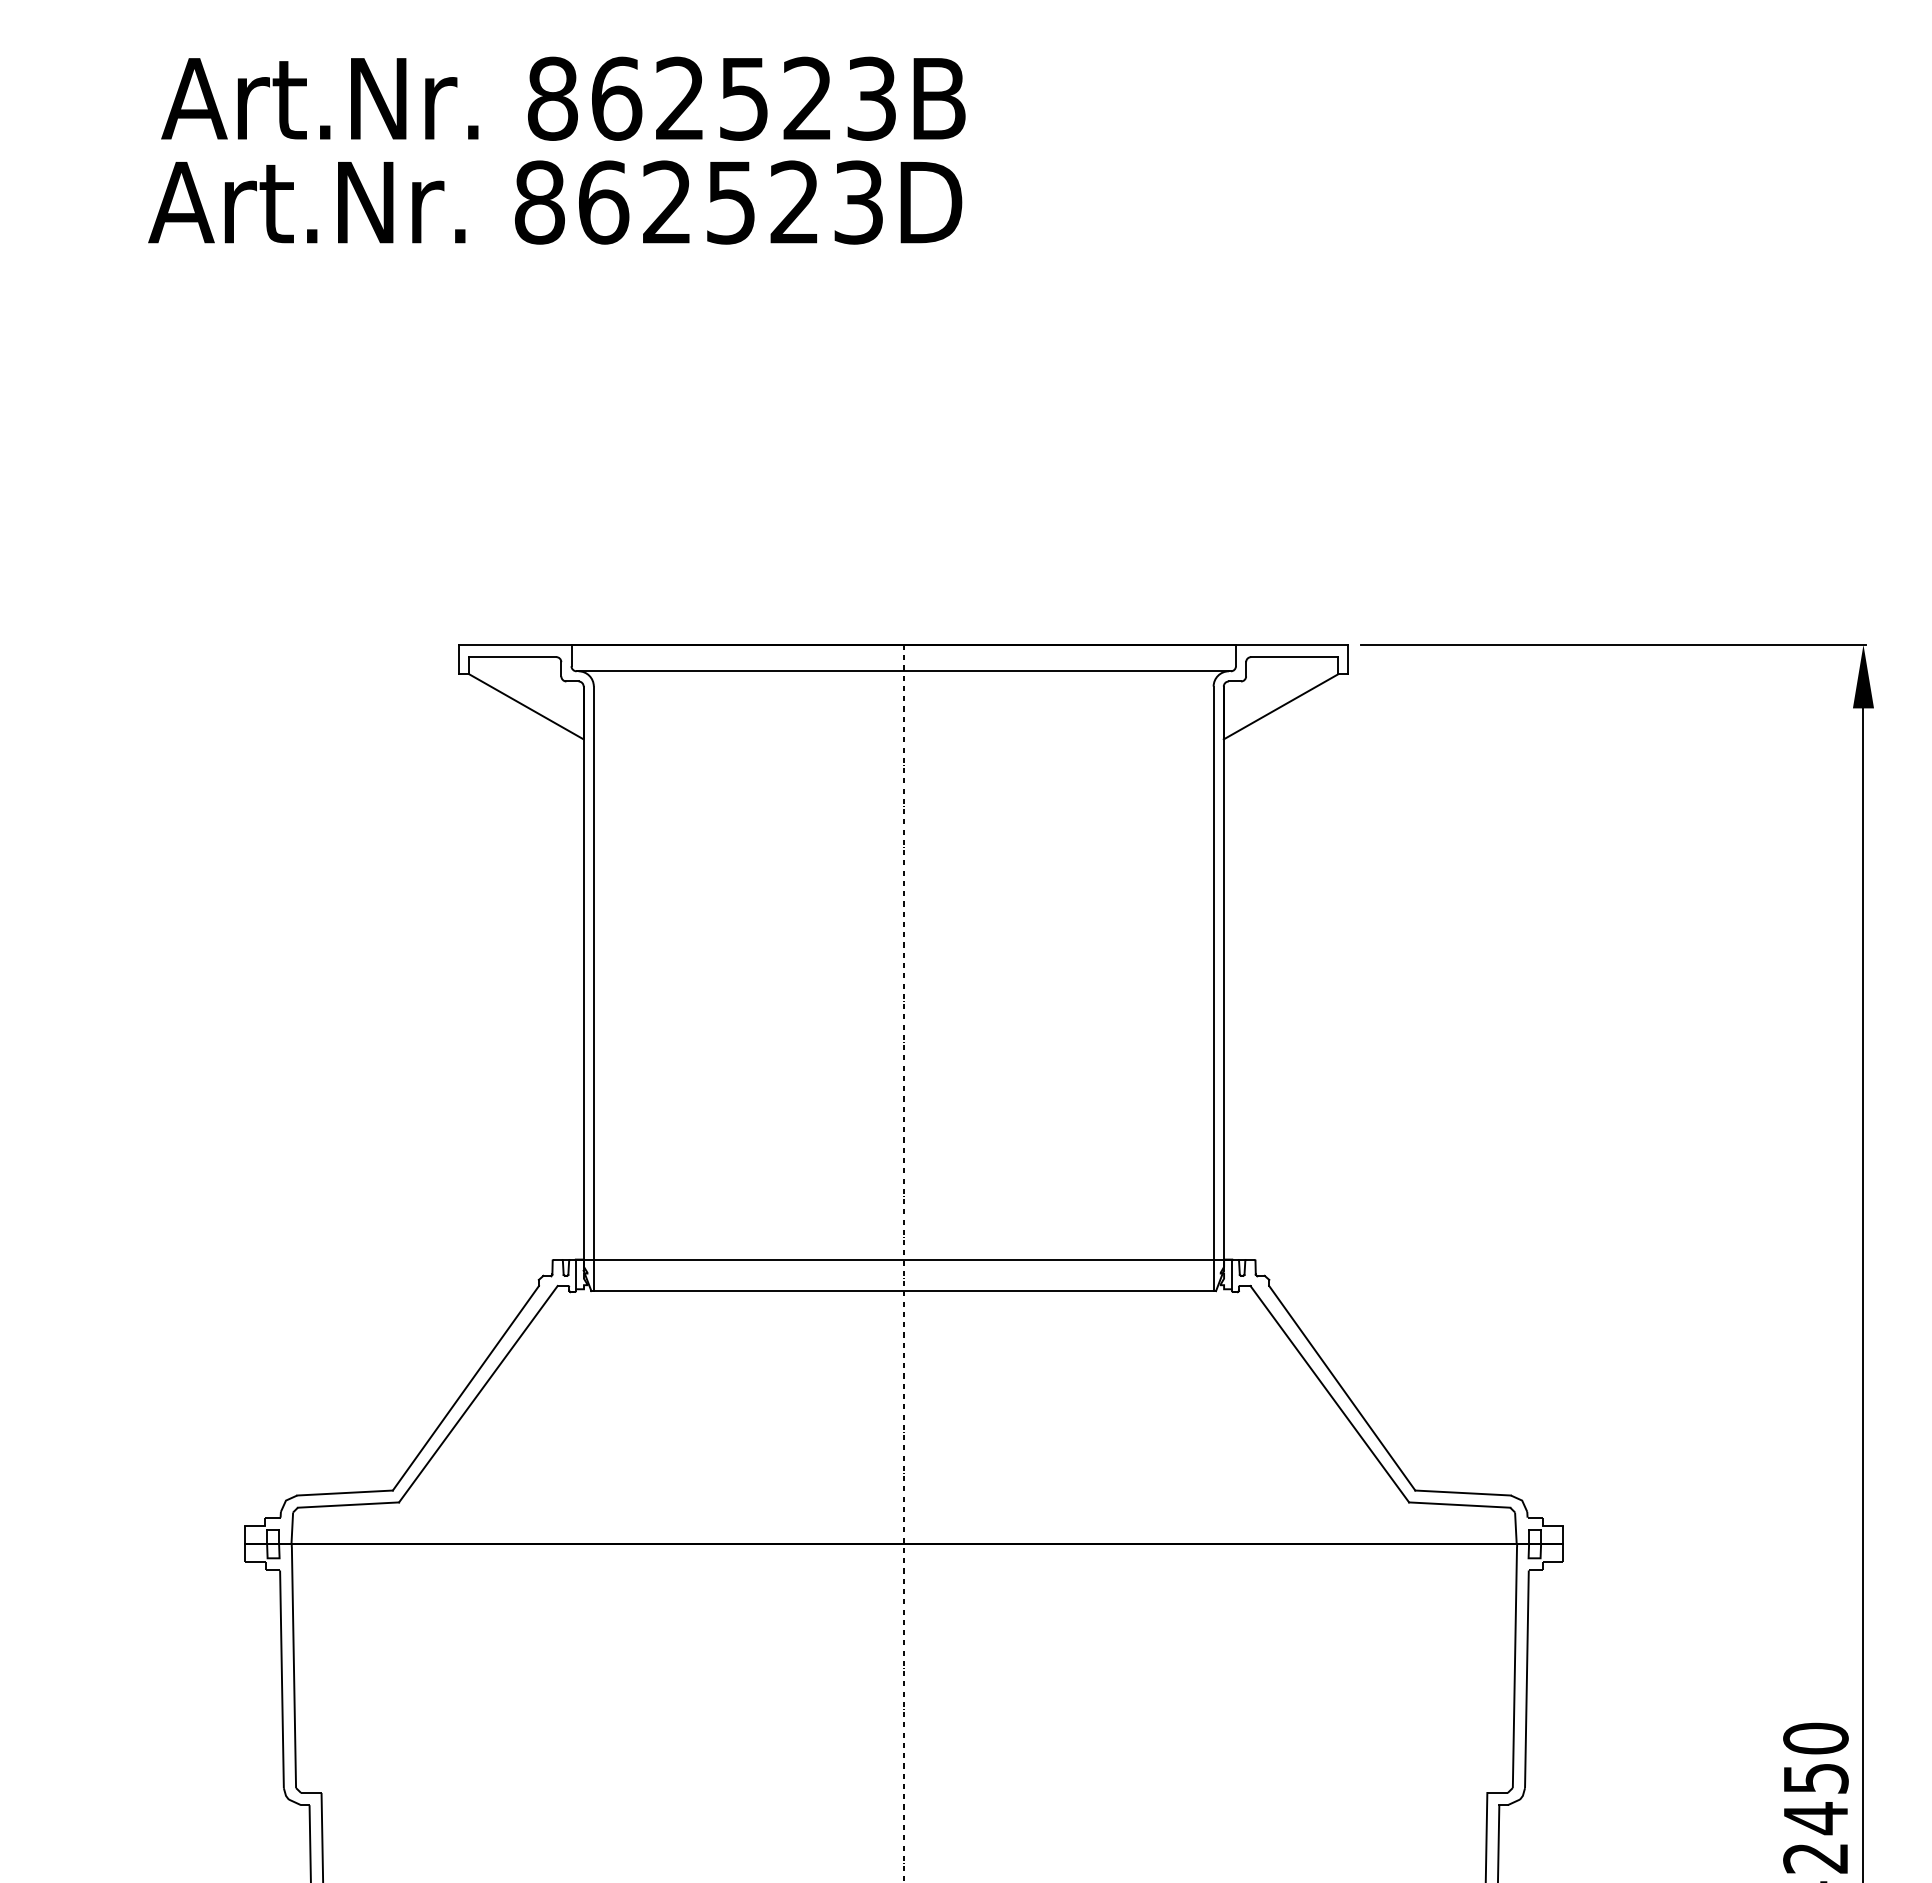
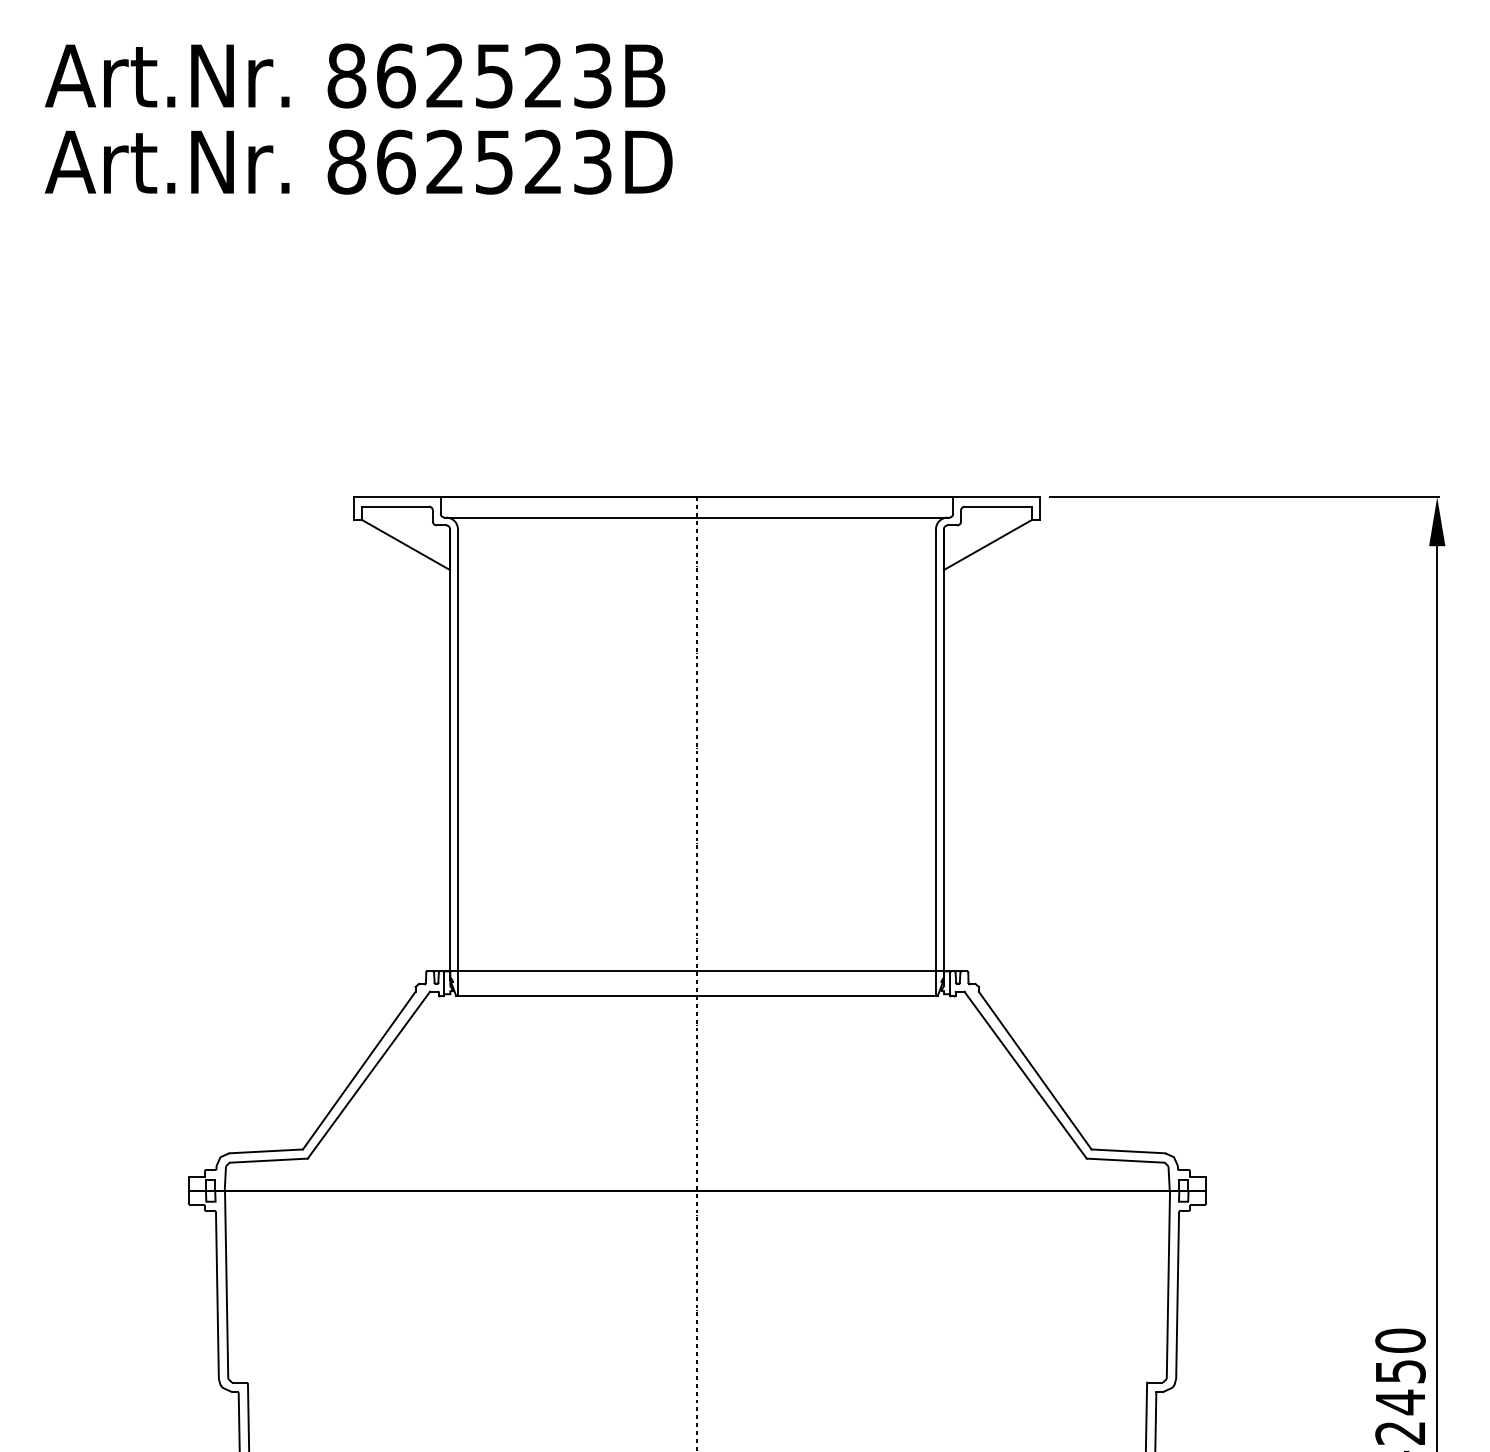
text: (563, 98) -> (355, 75), moved
text: (555, 202) -> (358, 162), moved

